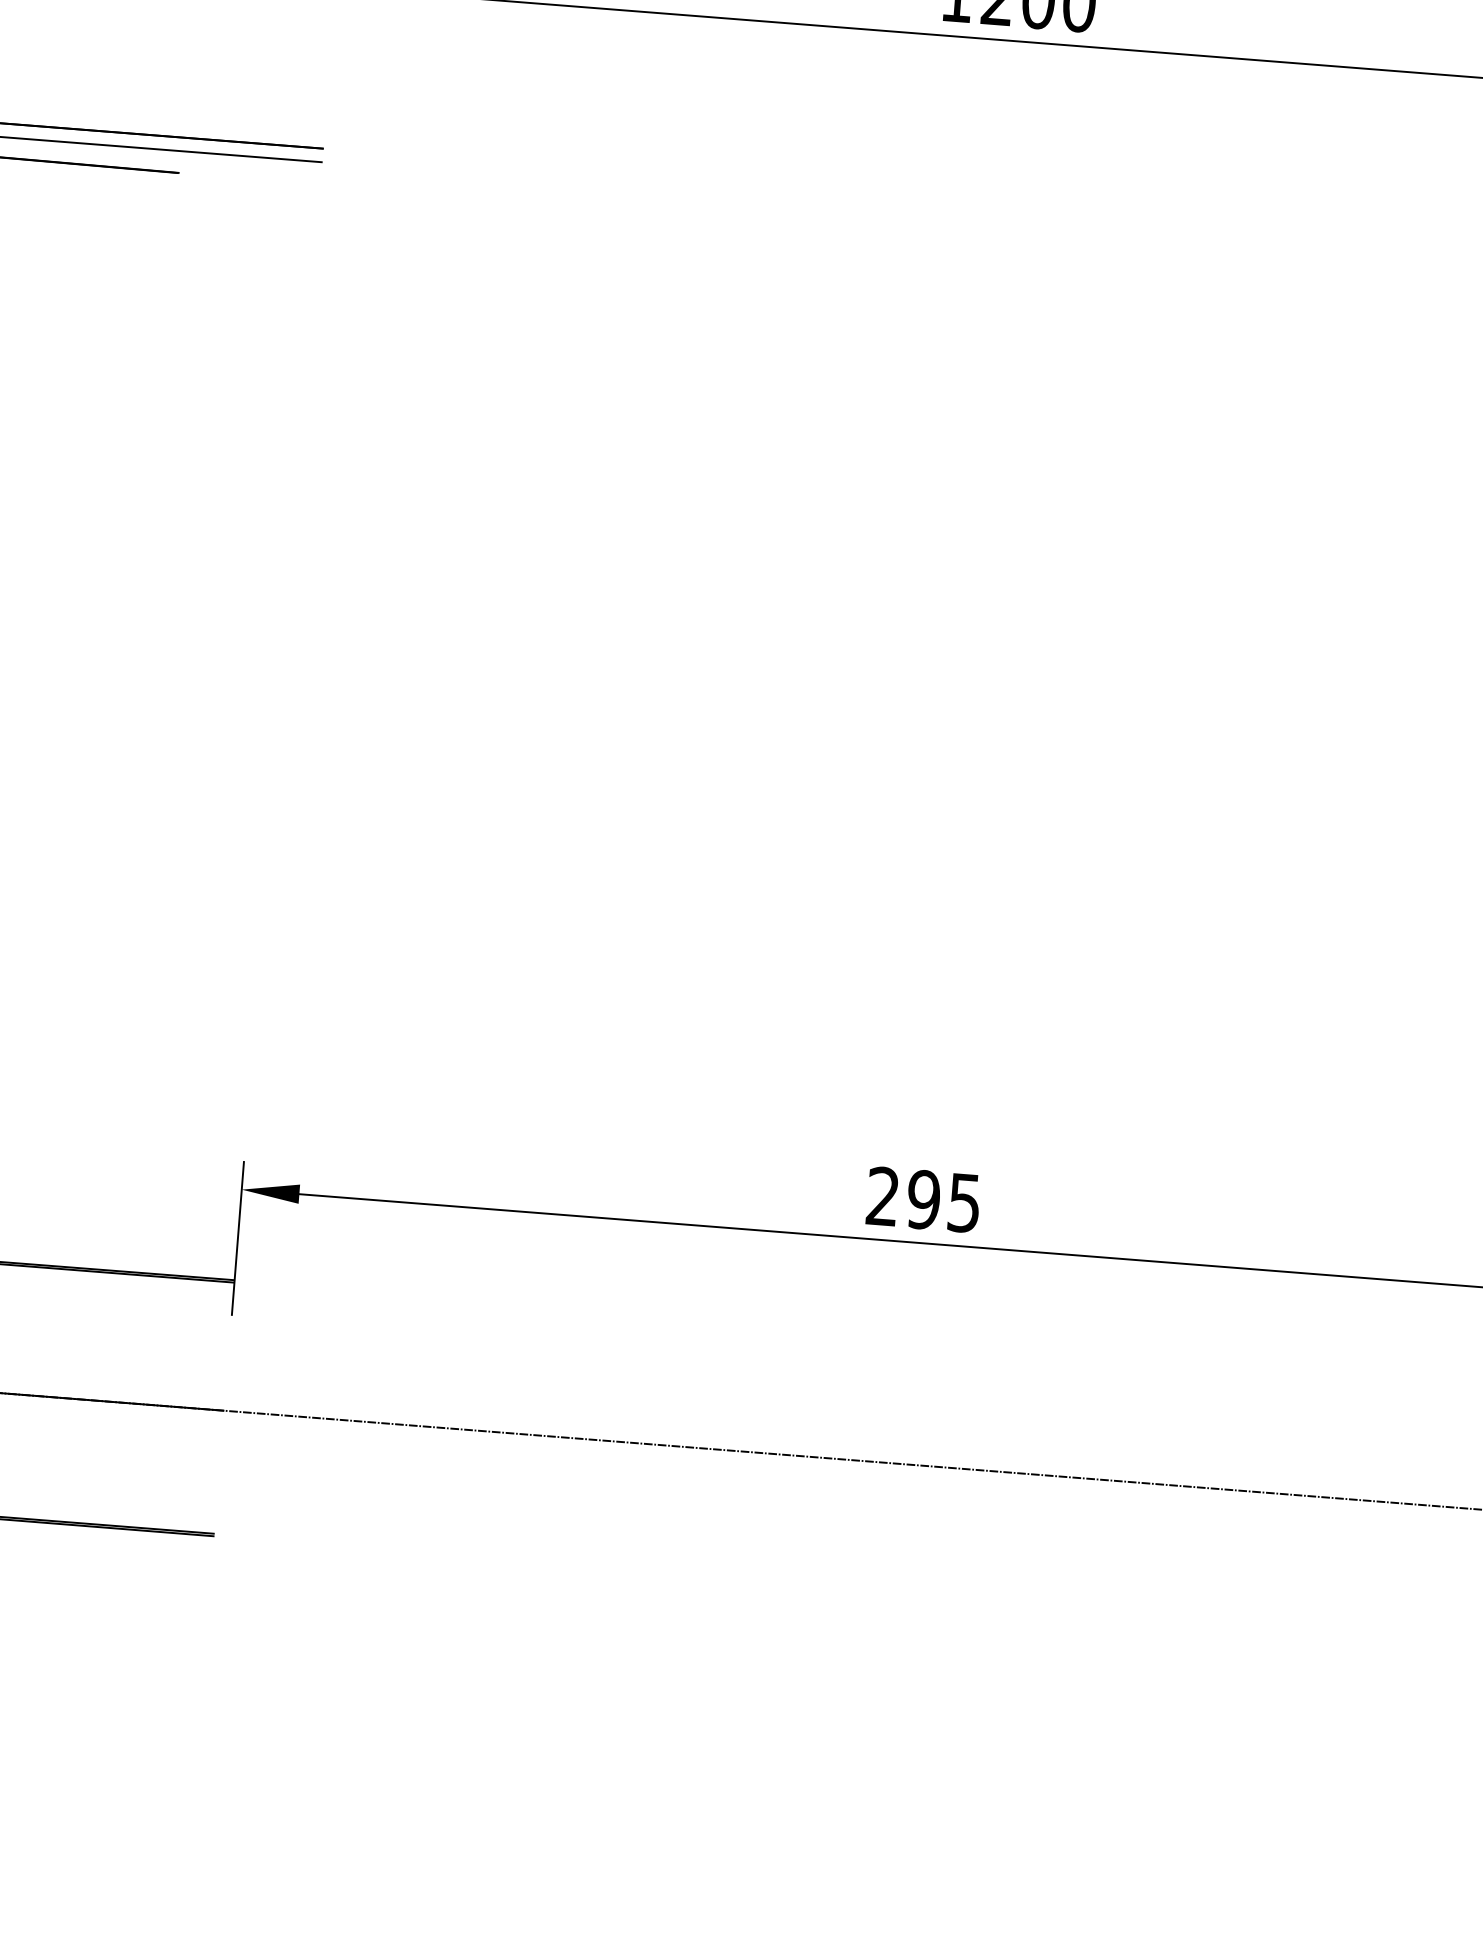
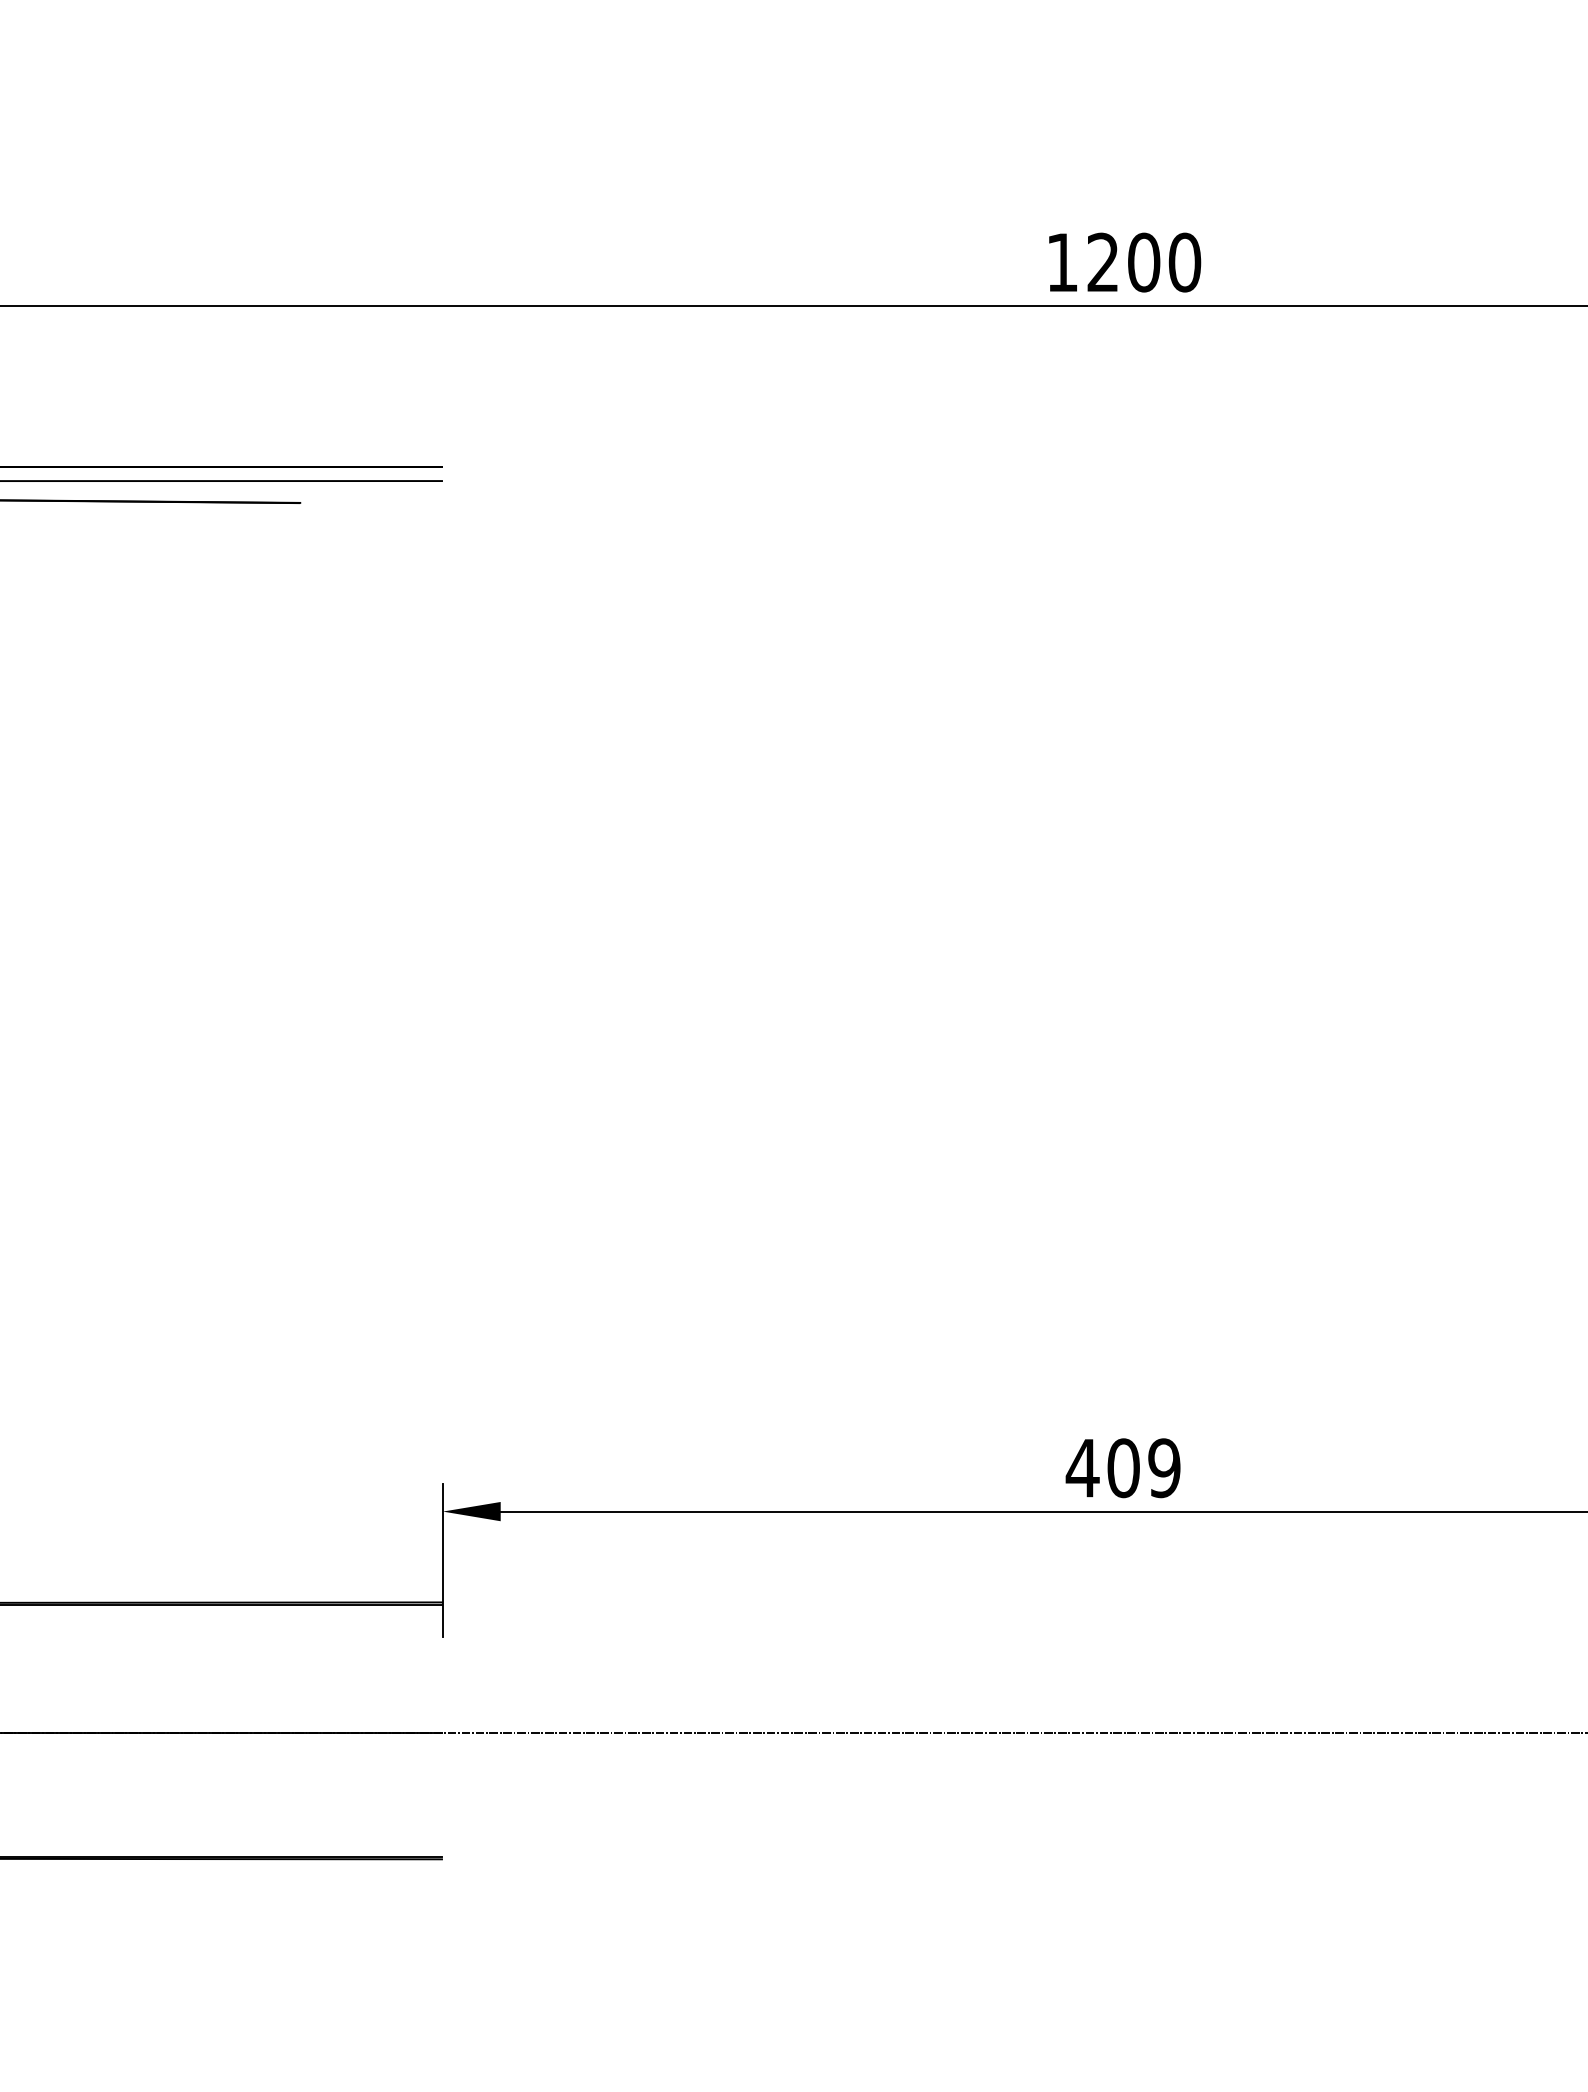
text: (922, 1200) -> (1122, 1468), 295 -> 409

